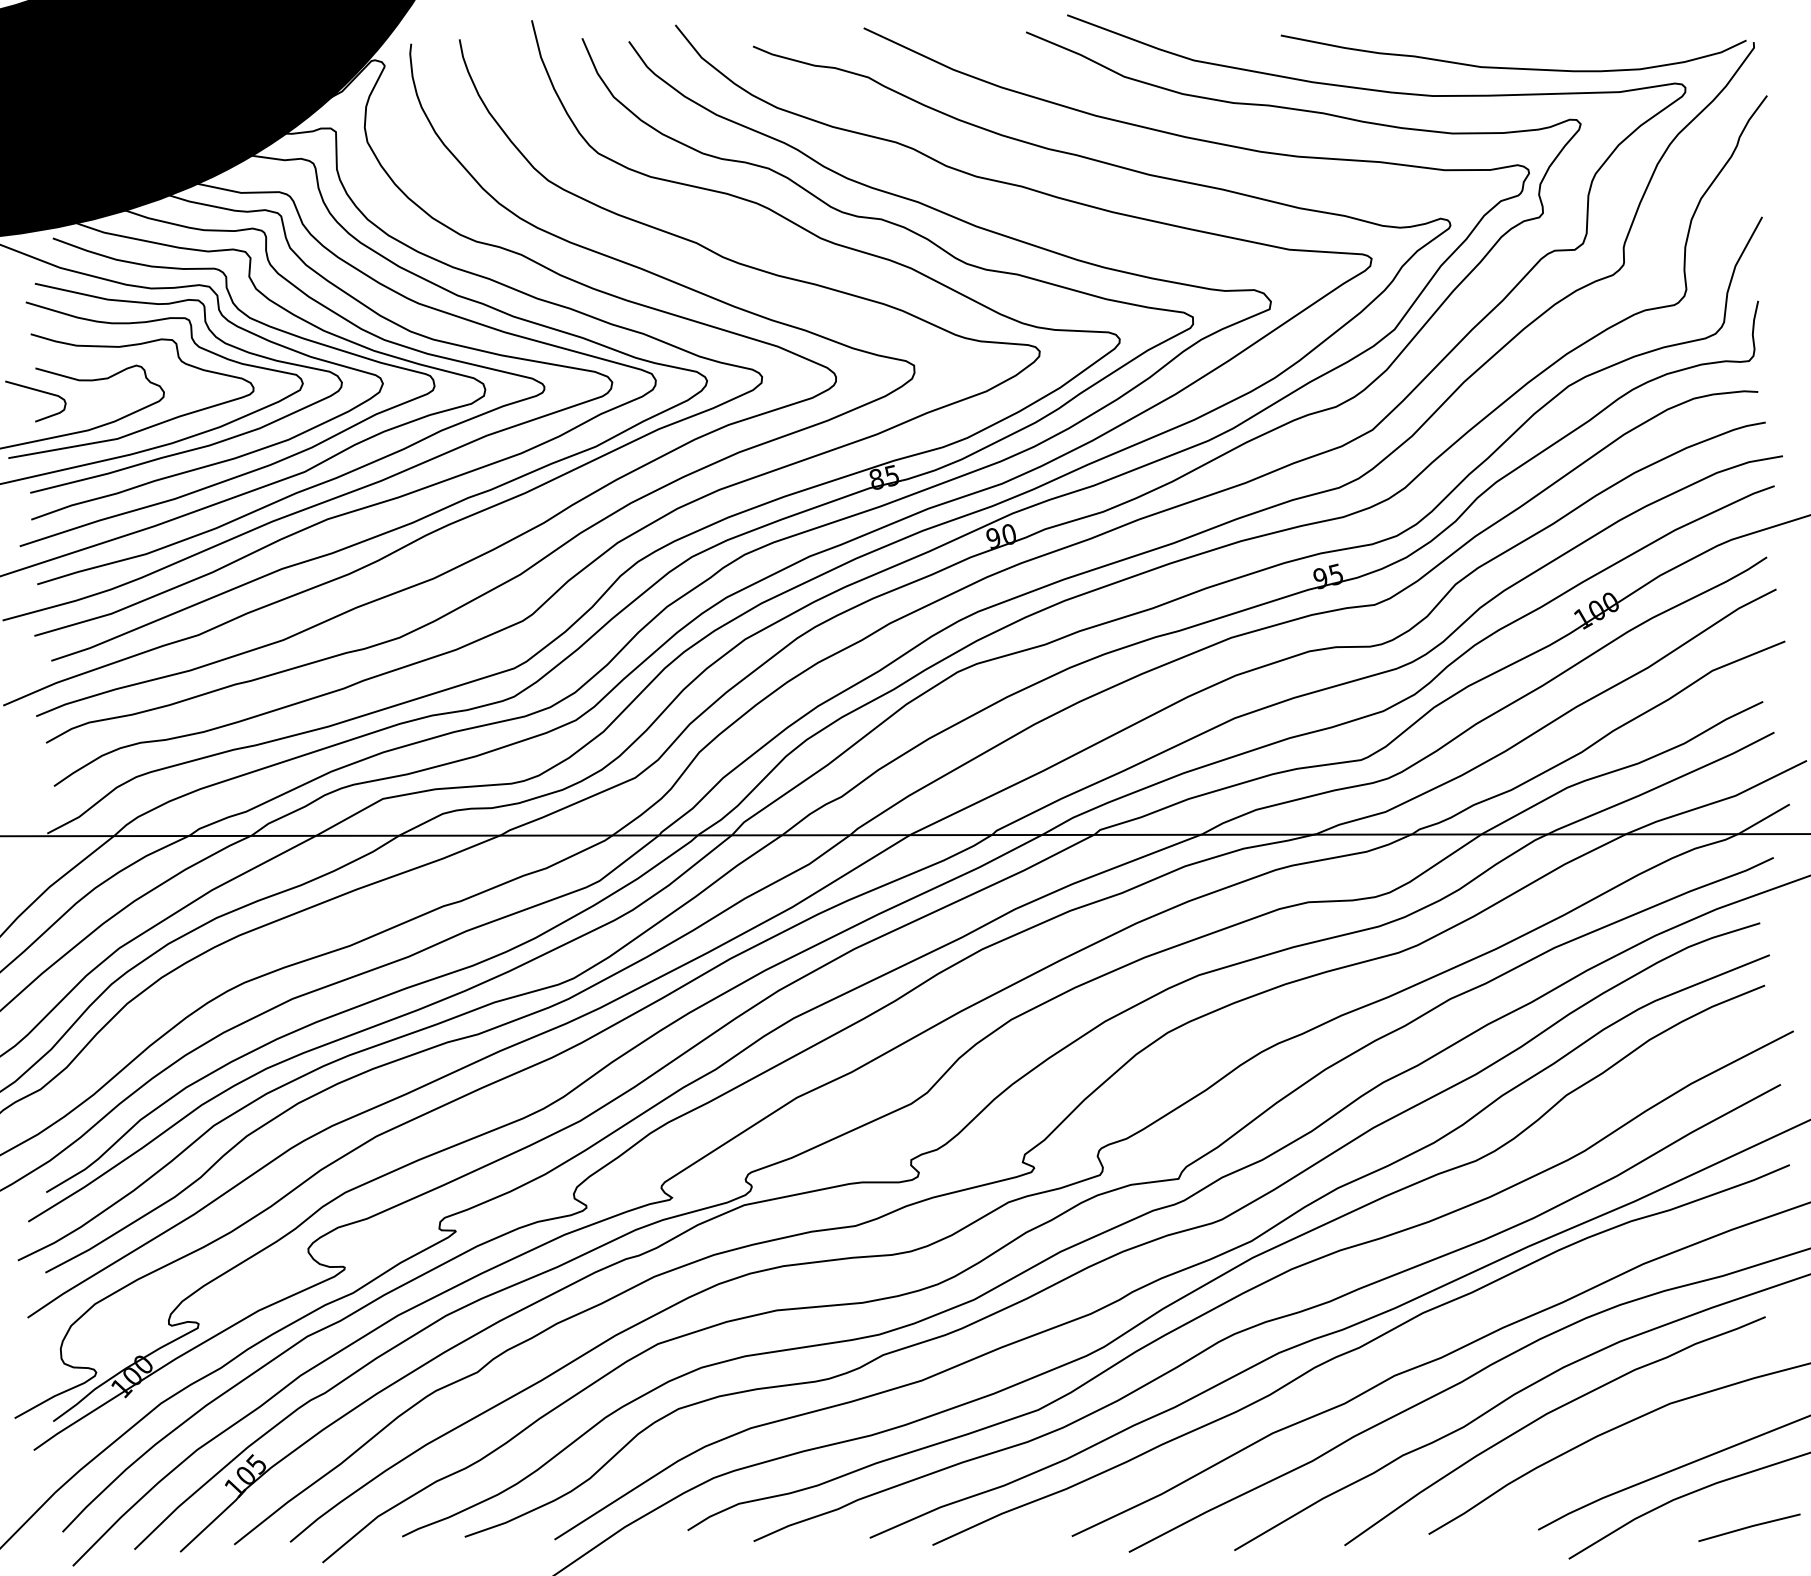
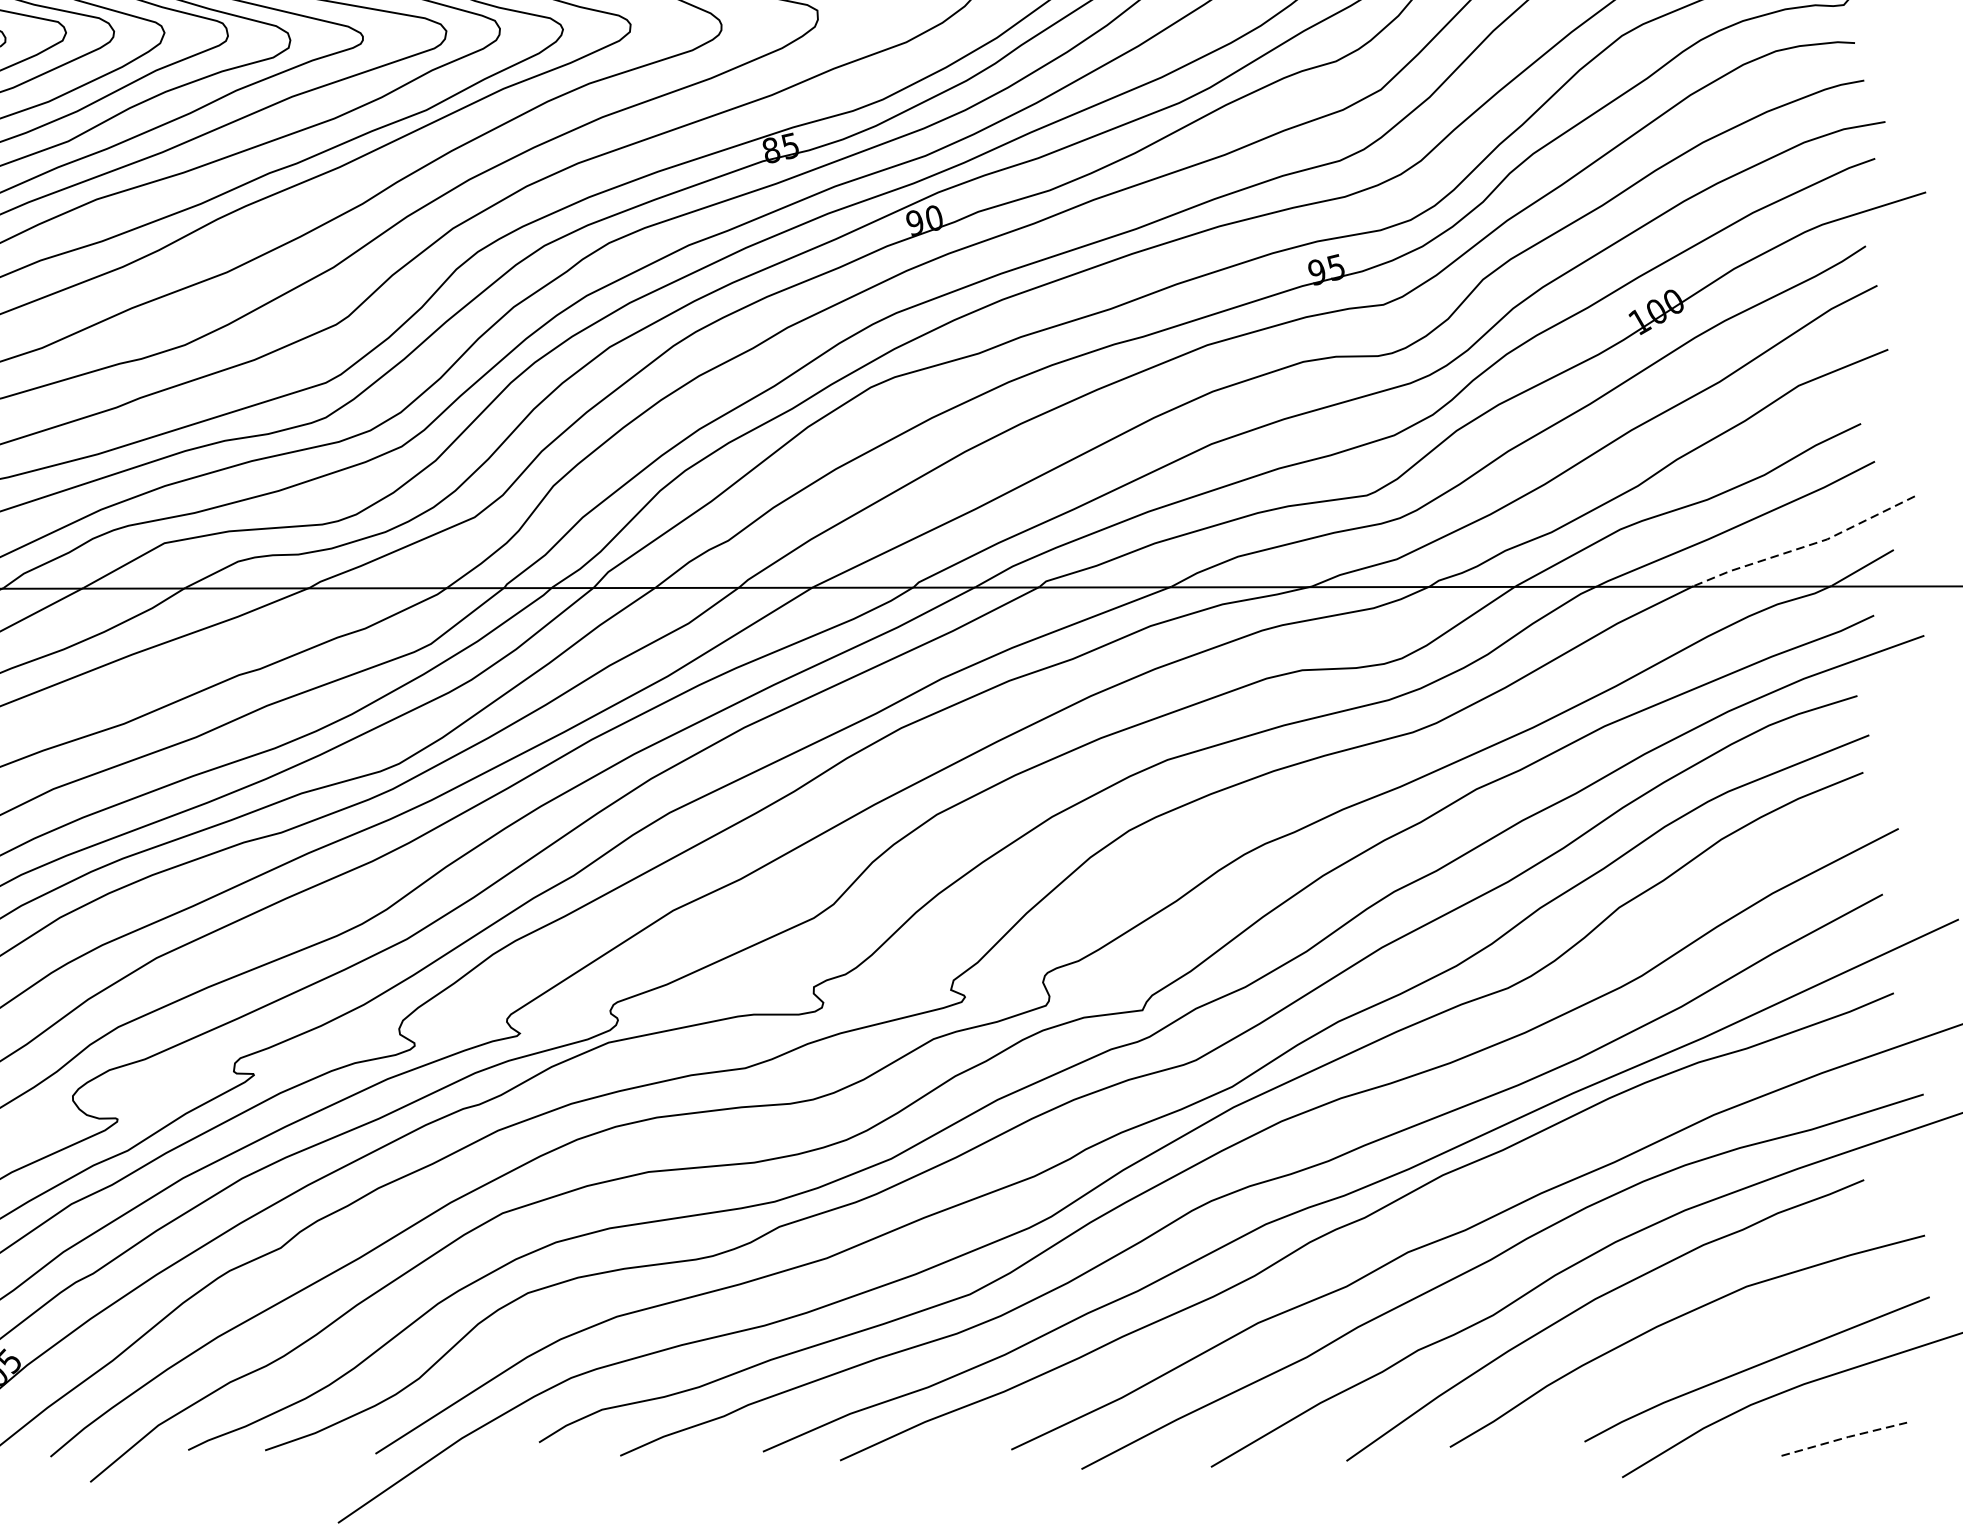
line: (1718, 801) -> (1806, 546), solid -> dashed
line: (1749, 1526) -> (1844, 1437), solid -> dashed

